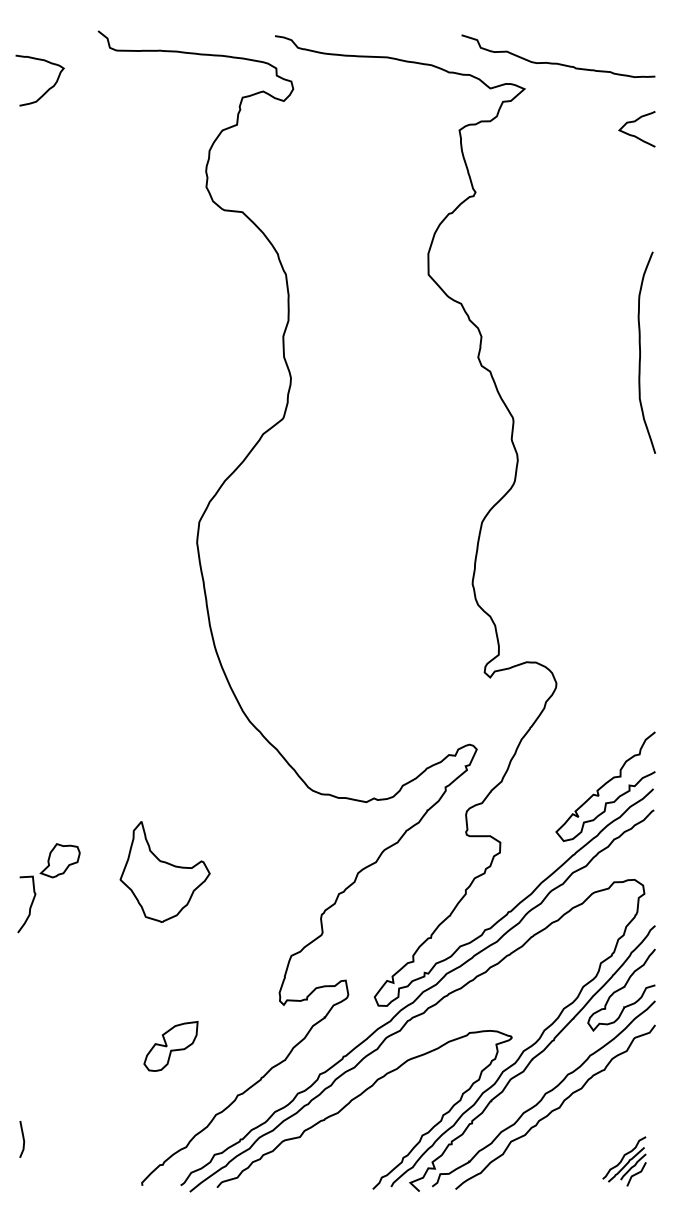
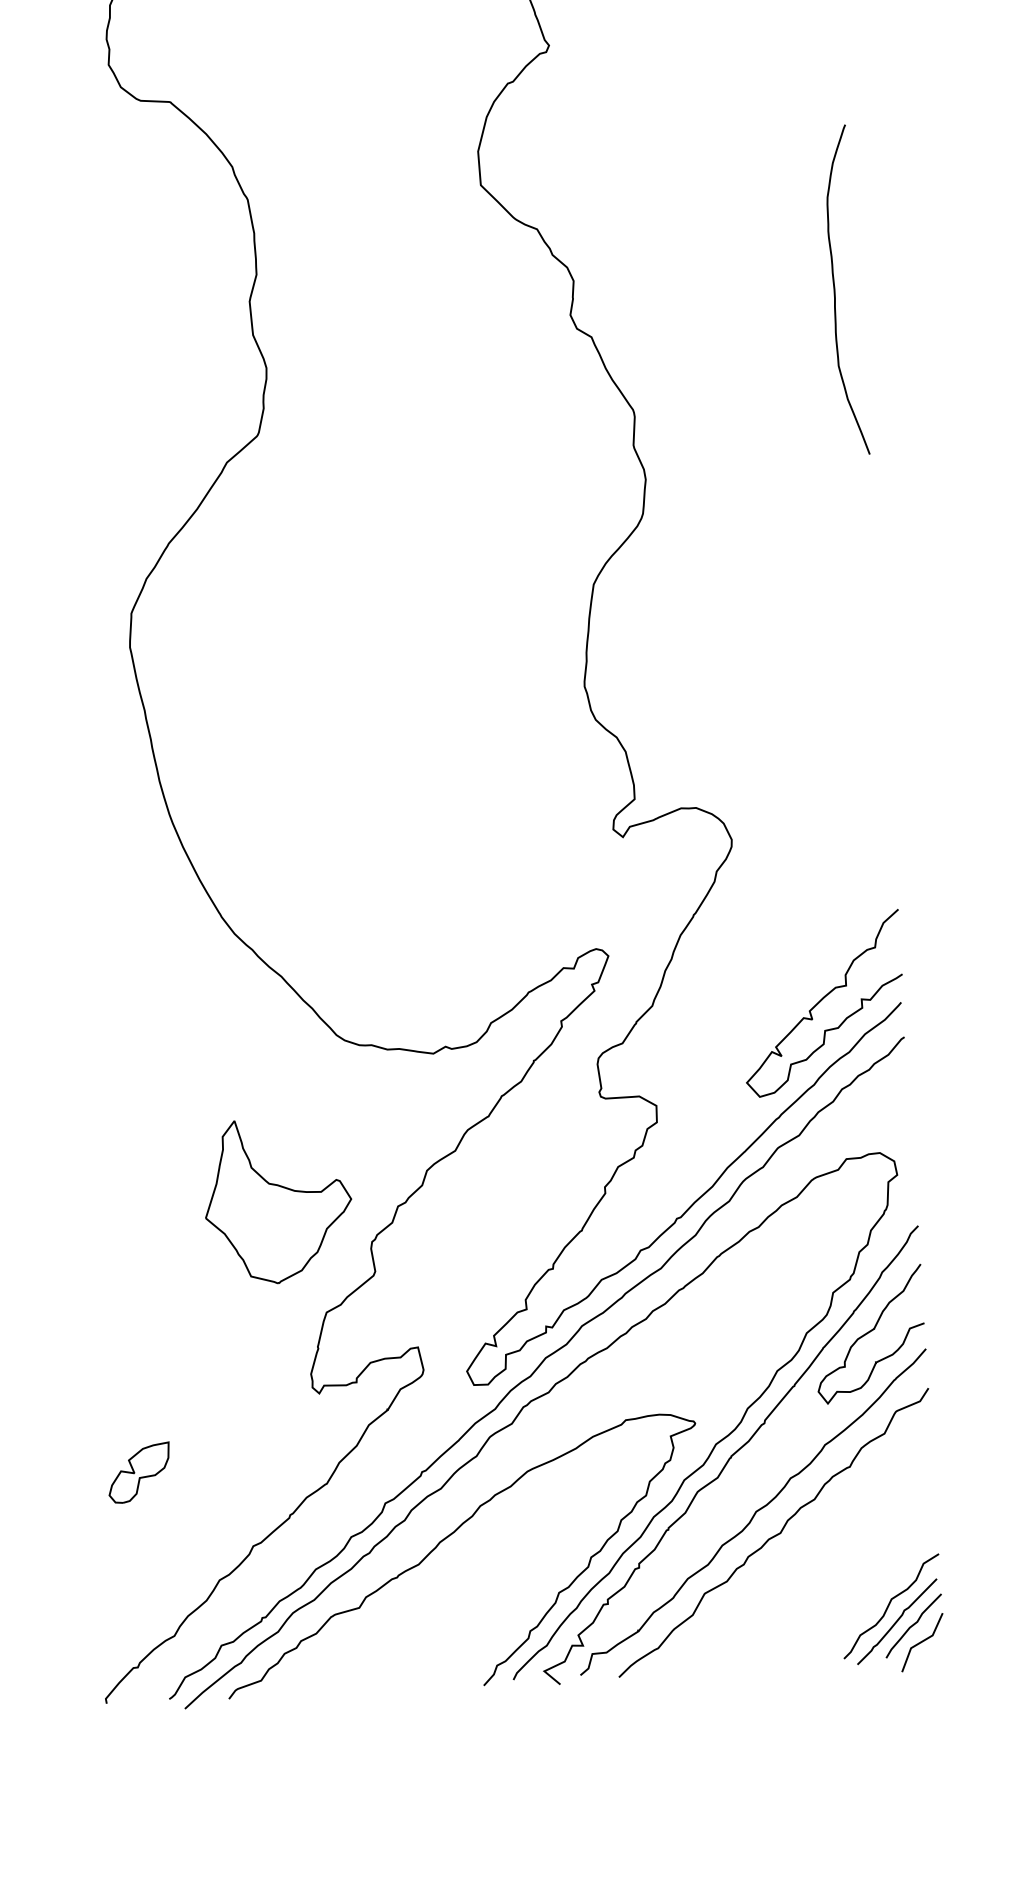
part: (164, 871) -> (277, 1200), moved
part: (171, 1046) -> (139, 1473), size x0.71
part: (624, 1161) -> (892, 1614), size x1.43

